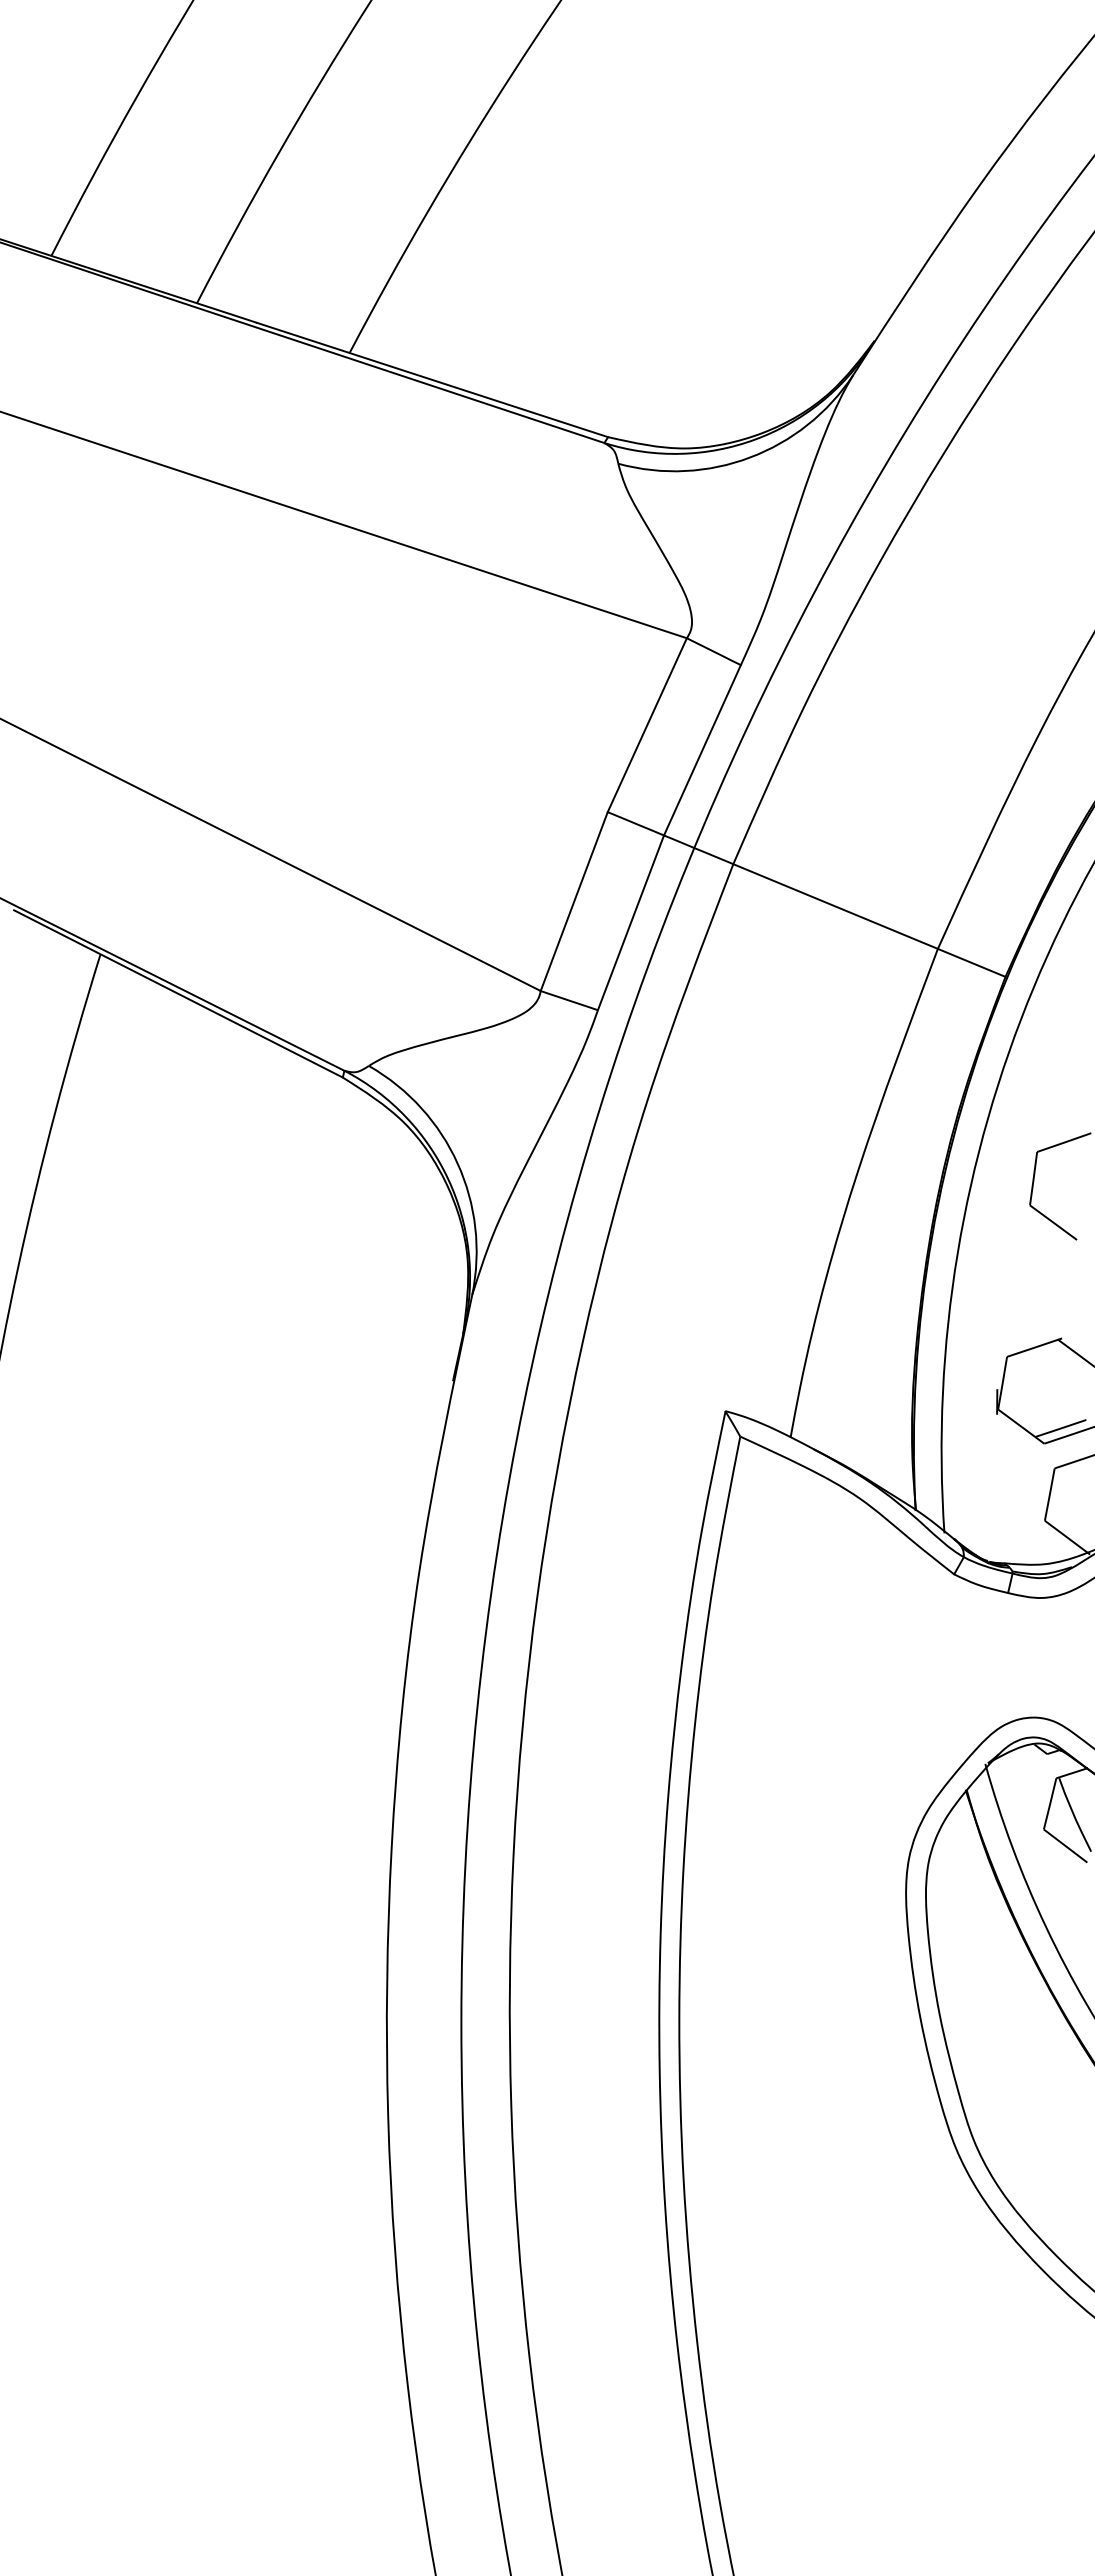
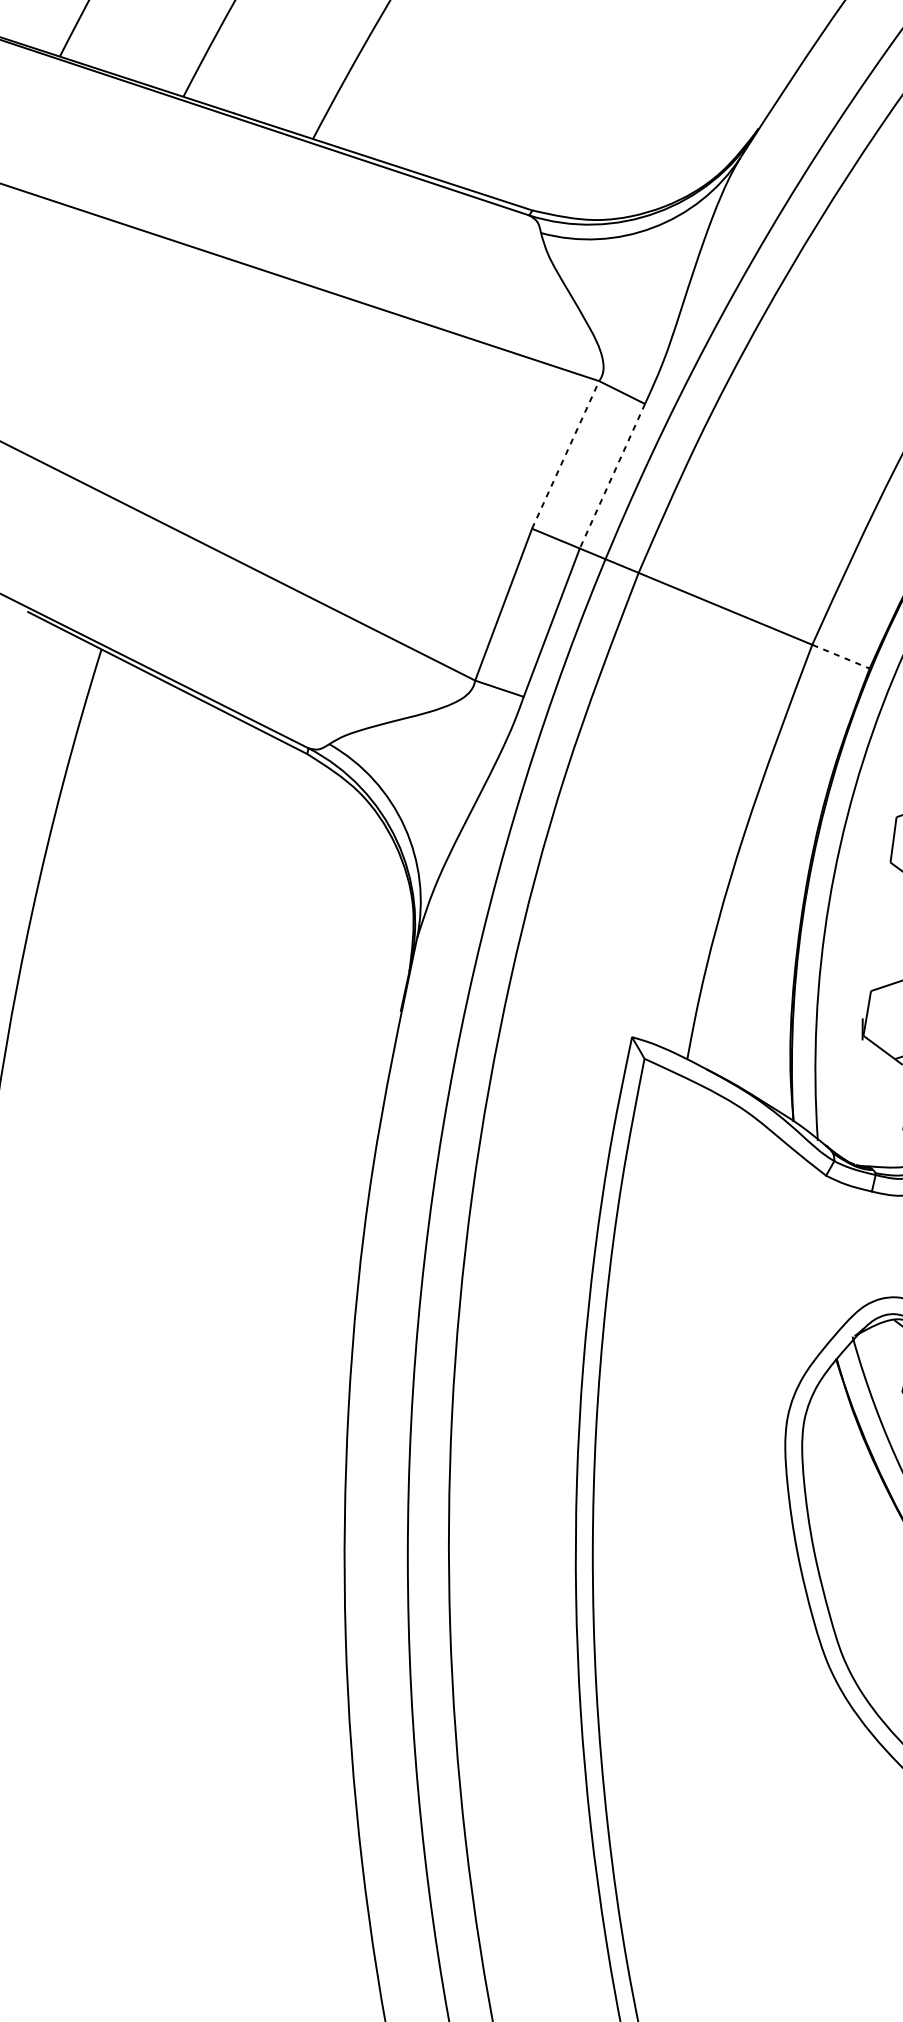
line: (647, 725) -> (565, 455), solid -> dashed
line: (702, 750) -> (612, 476), solid -> dashed
line: (972, 963) -> (841, 657), solid -> dashed

